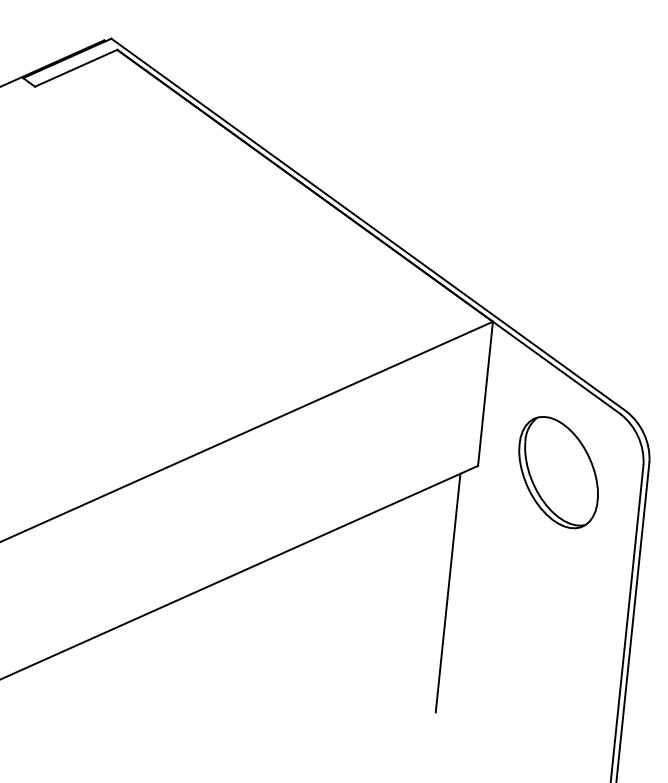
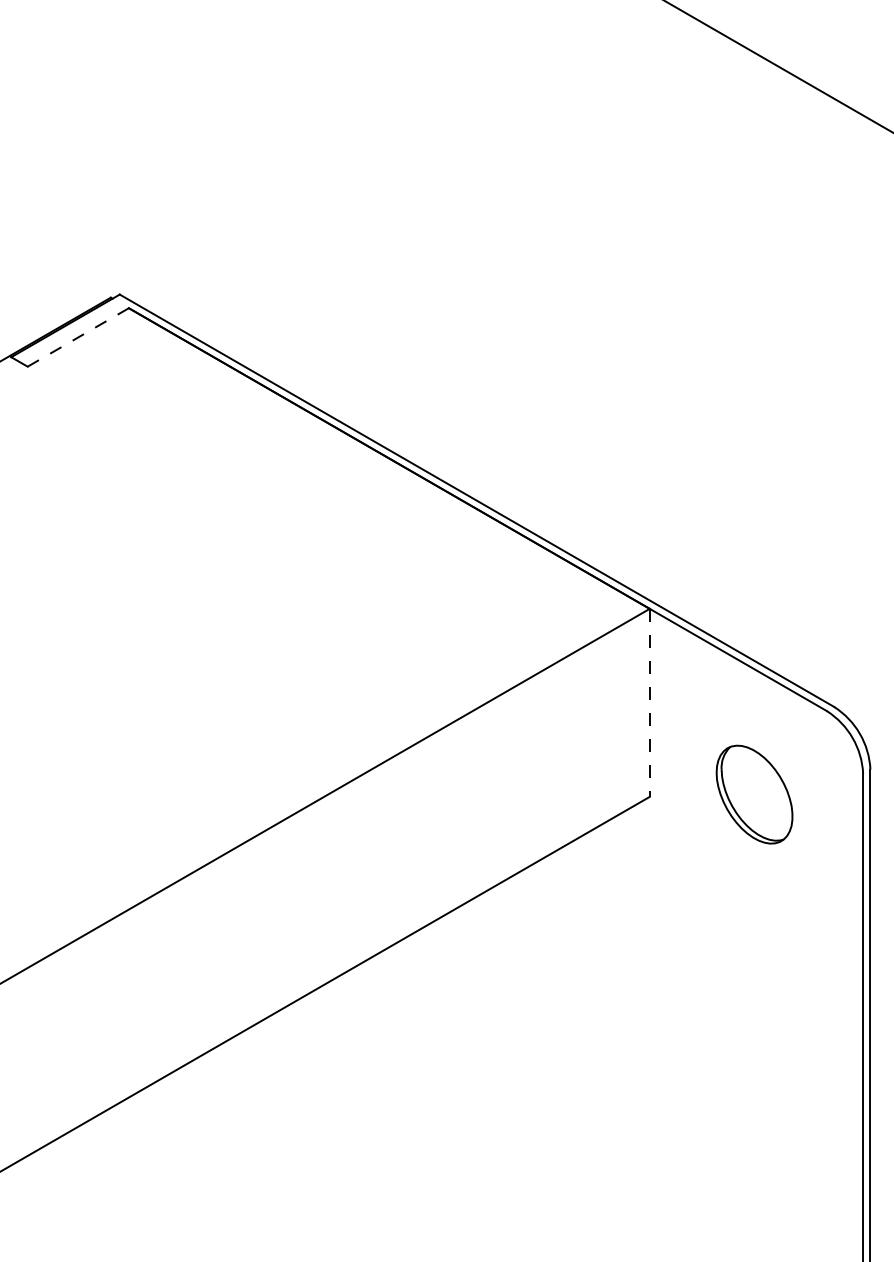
line: (76, 68) -> (78, 337), solid -> dashed
line: (485, 394) -> (649, 703), solid -> dashed
part: (558, 472) -> (754, 794), size x0.7
line: (448, 592) -> (628, 964), removed

